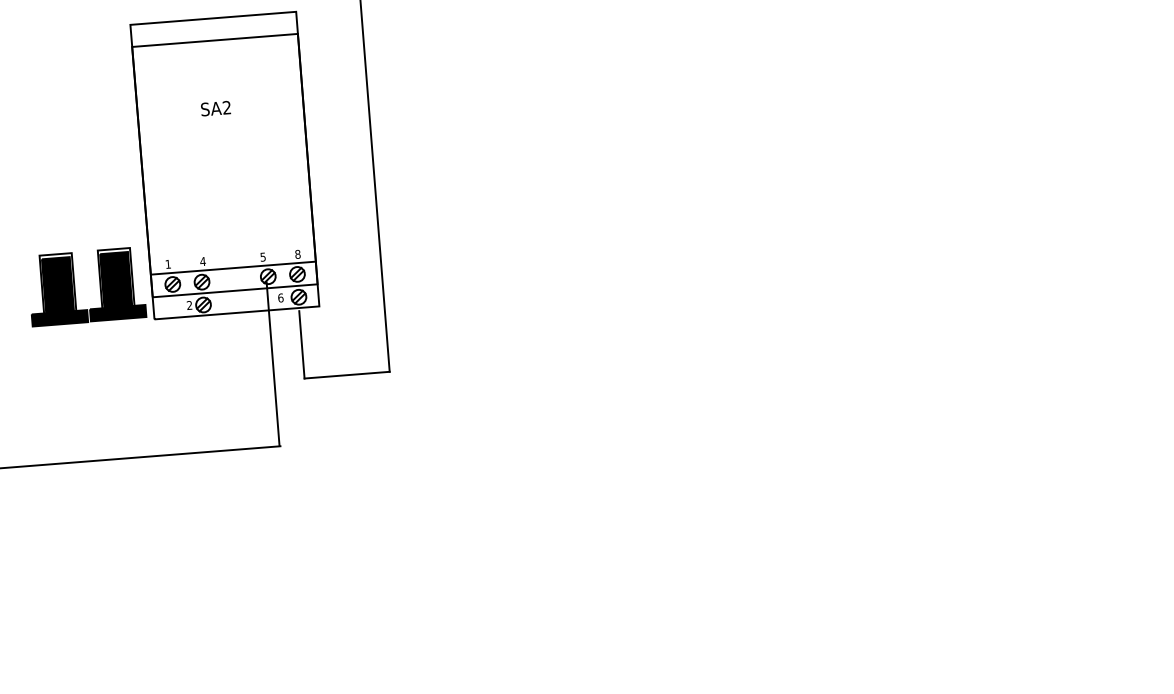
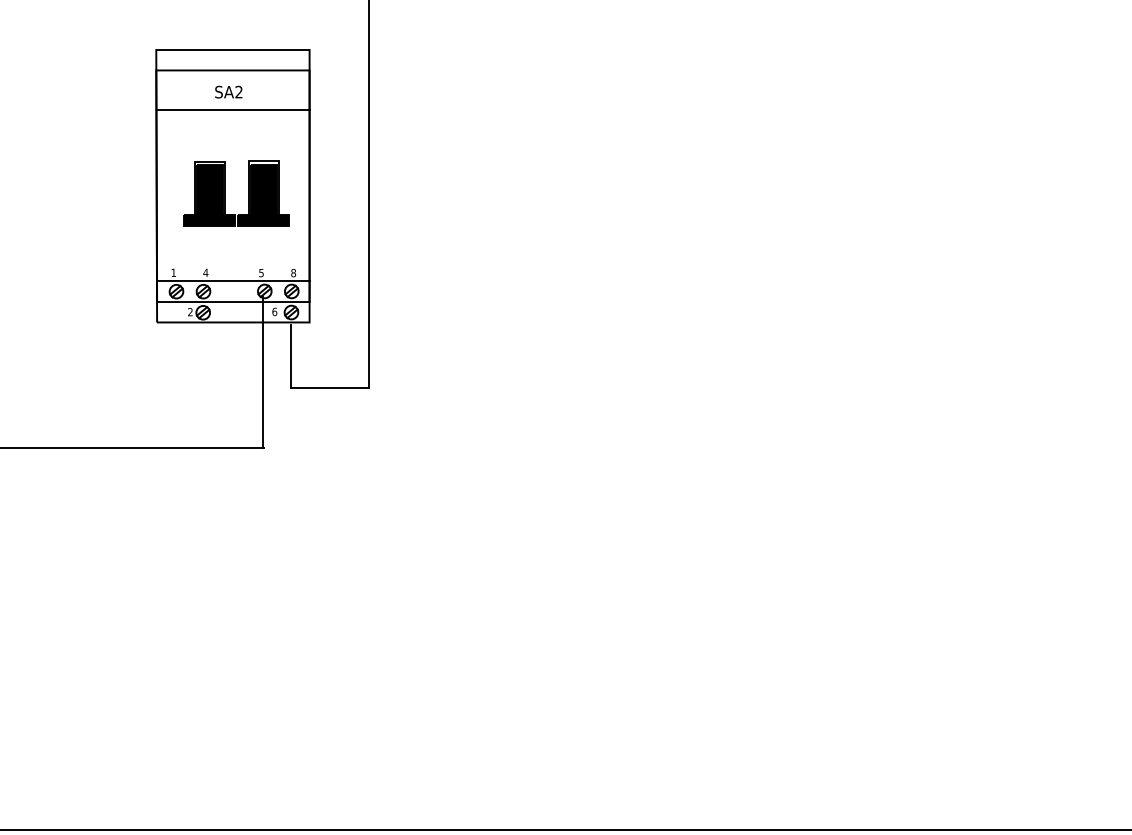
line: (218, 82) -> (233, 109), added
text: (215, 107) -> (228, 91), moved
part: (75, 287) -> (225, 193), moved

